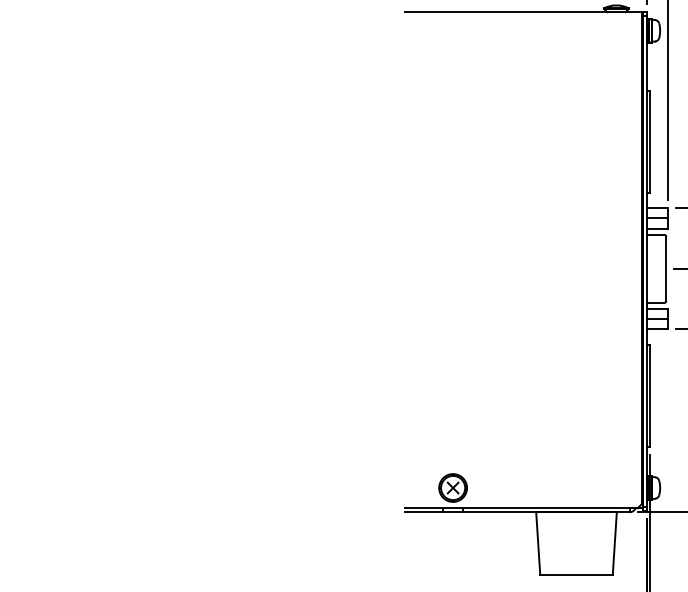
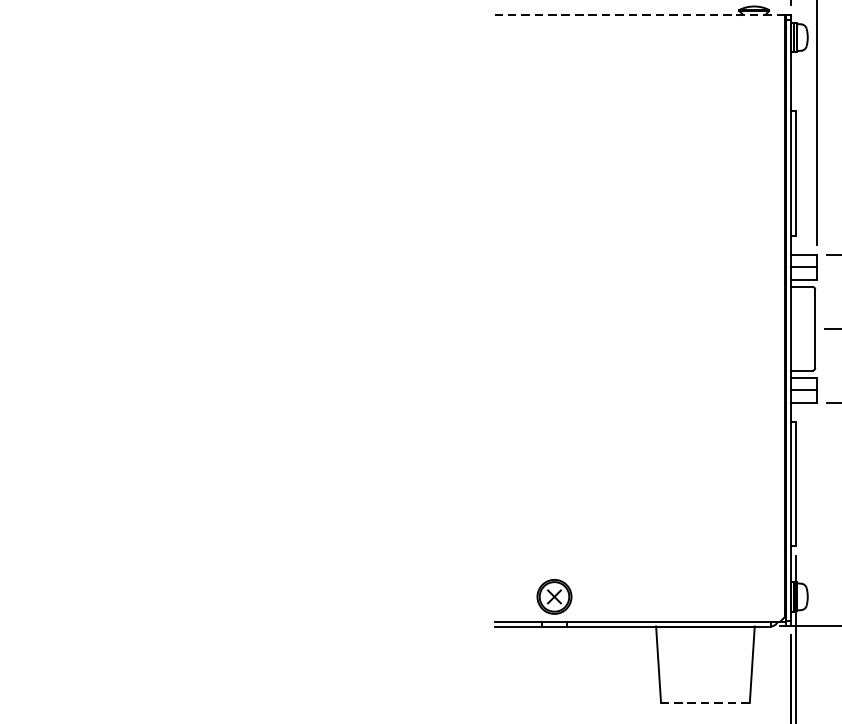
line: (523, 12) -> (640, 15), solid -> dashed
line: (576, 574) -> (705, 702), solid -> dashed

